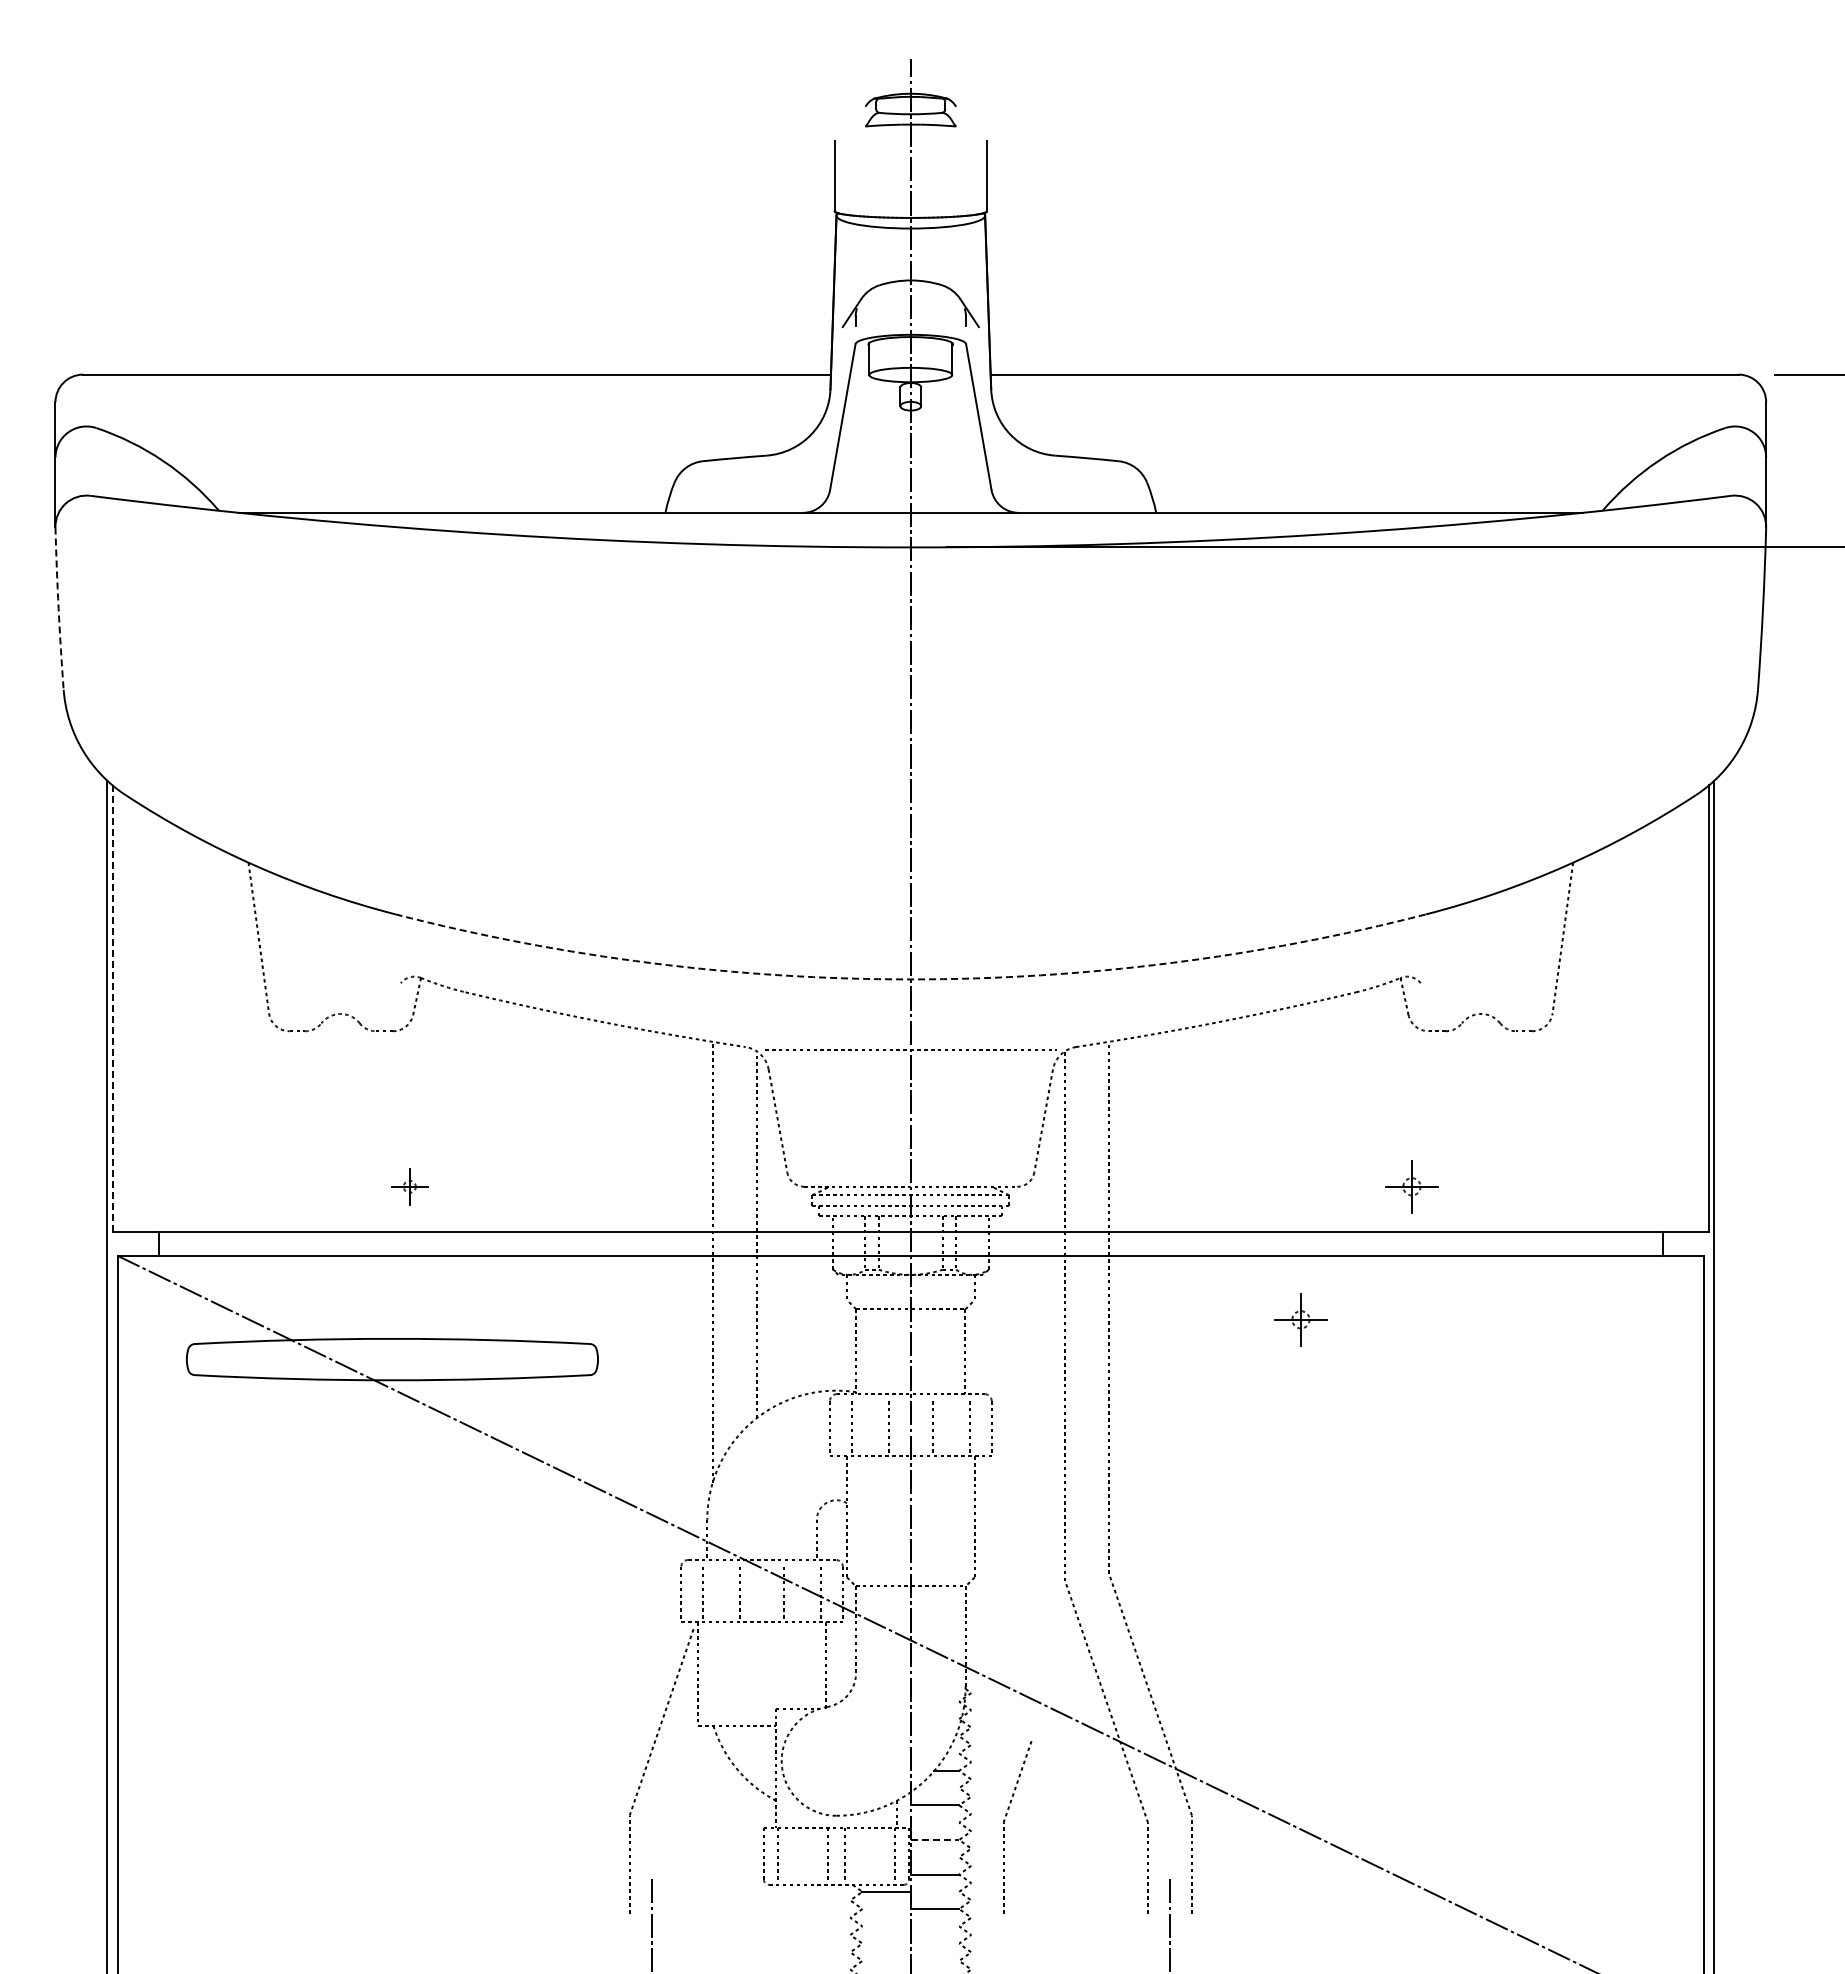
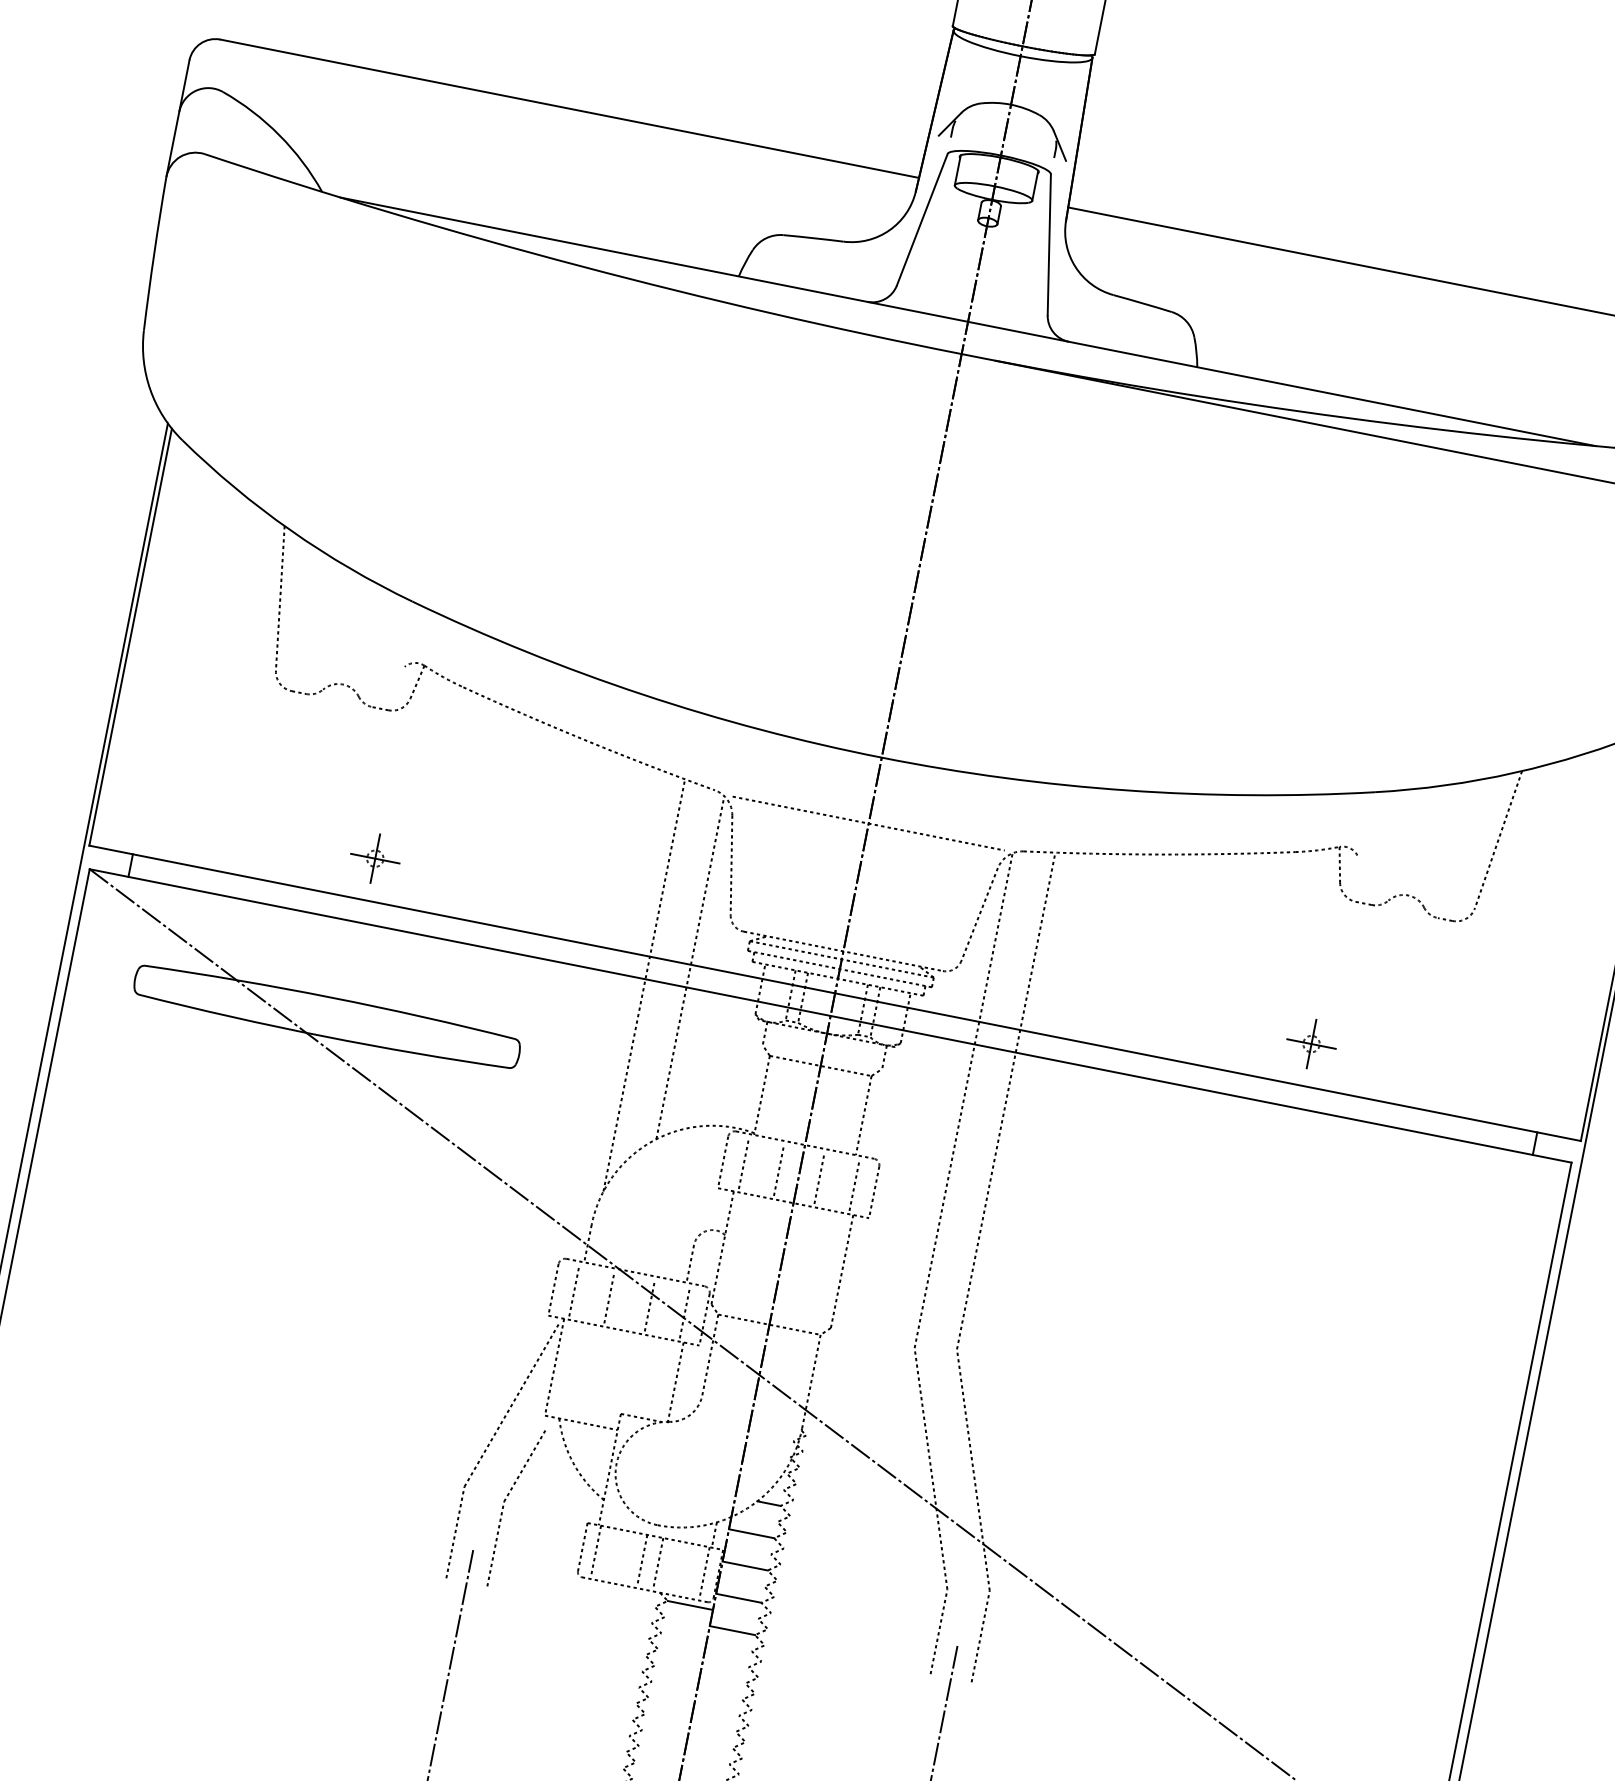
arc: (58, 608) -> (154, 253), dashed -> solid
arc: (910, 979) -> (881, 757), dashed -> solid
line: (112, 1008) -> (130, 637), dashed -> solid
part: (409, 1186) -> (375, 858), size x1.43
part: (1300, 1319) -> (1182, 1147), removed
part: (1004, 1827) -> (504, 1506), moved
line: (935, 1839) -> (745, 1565), dashed -> solid

